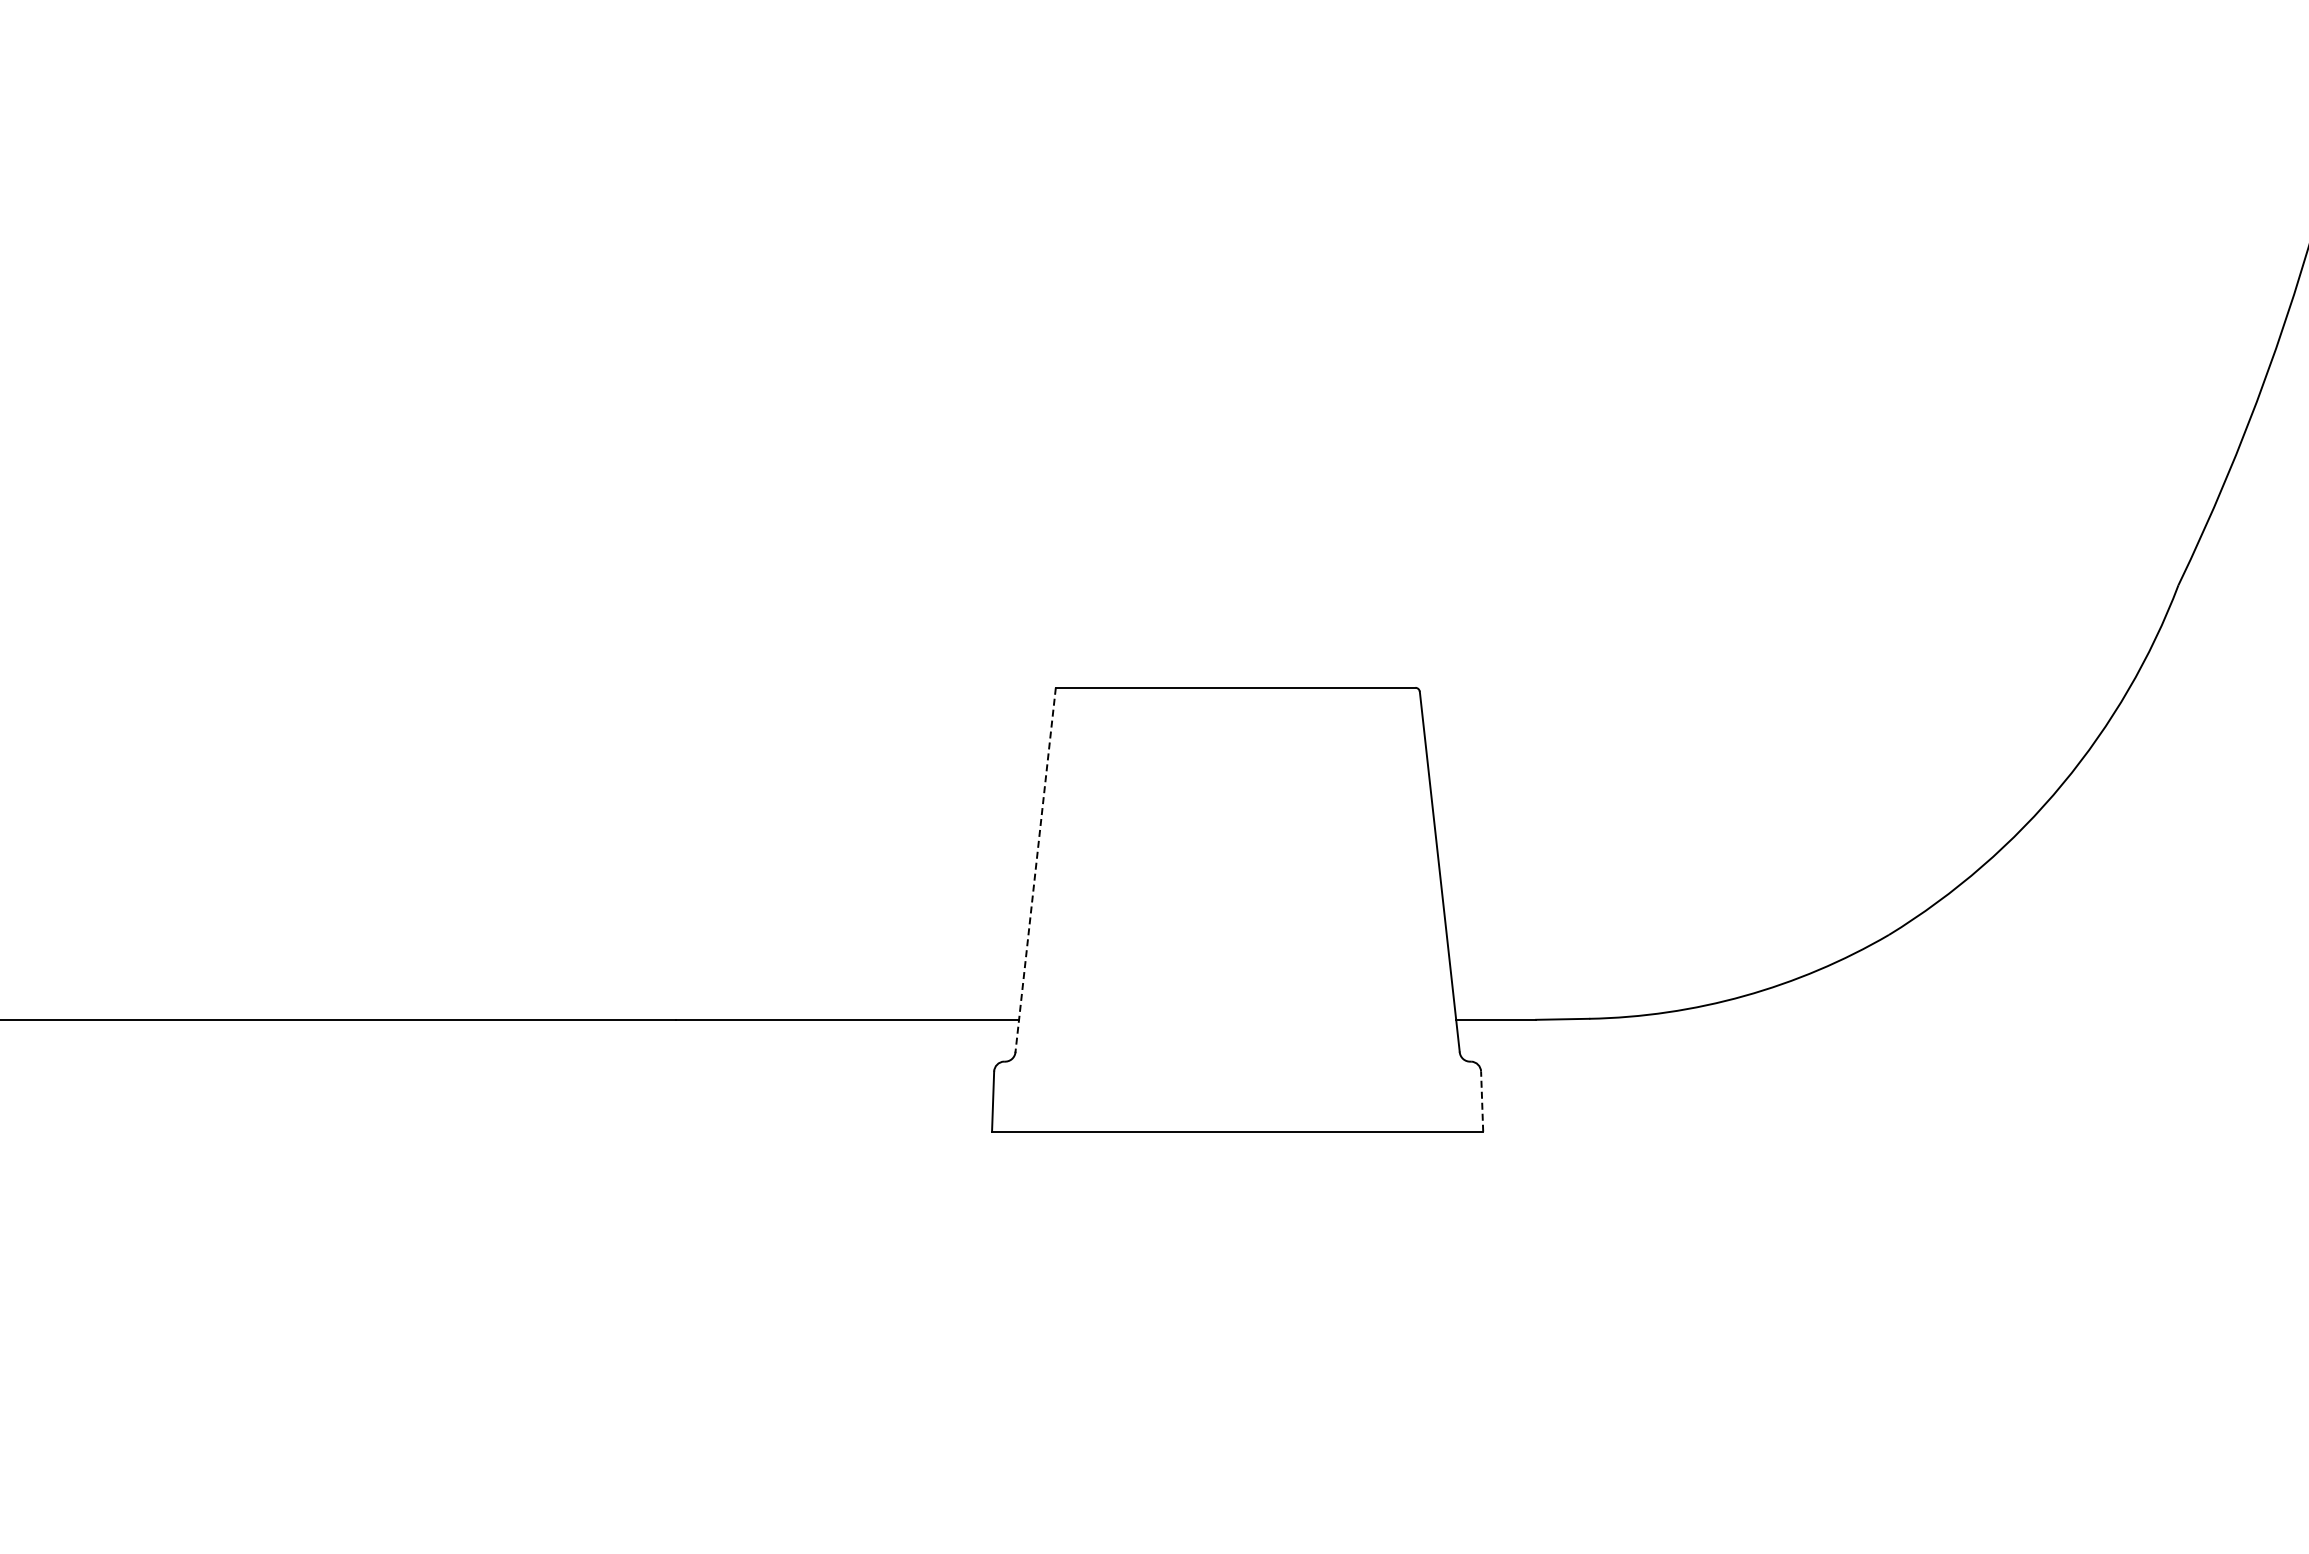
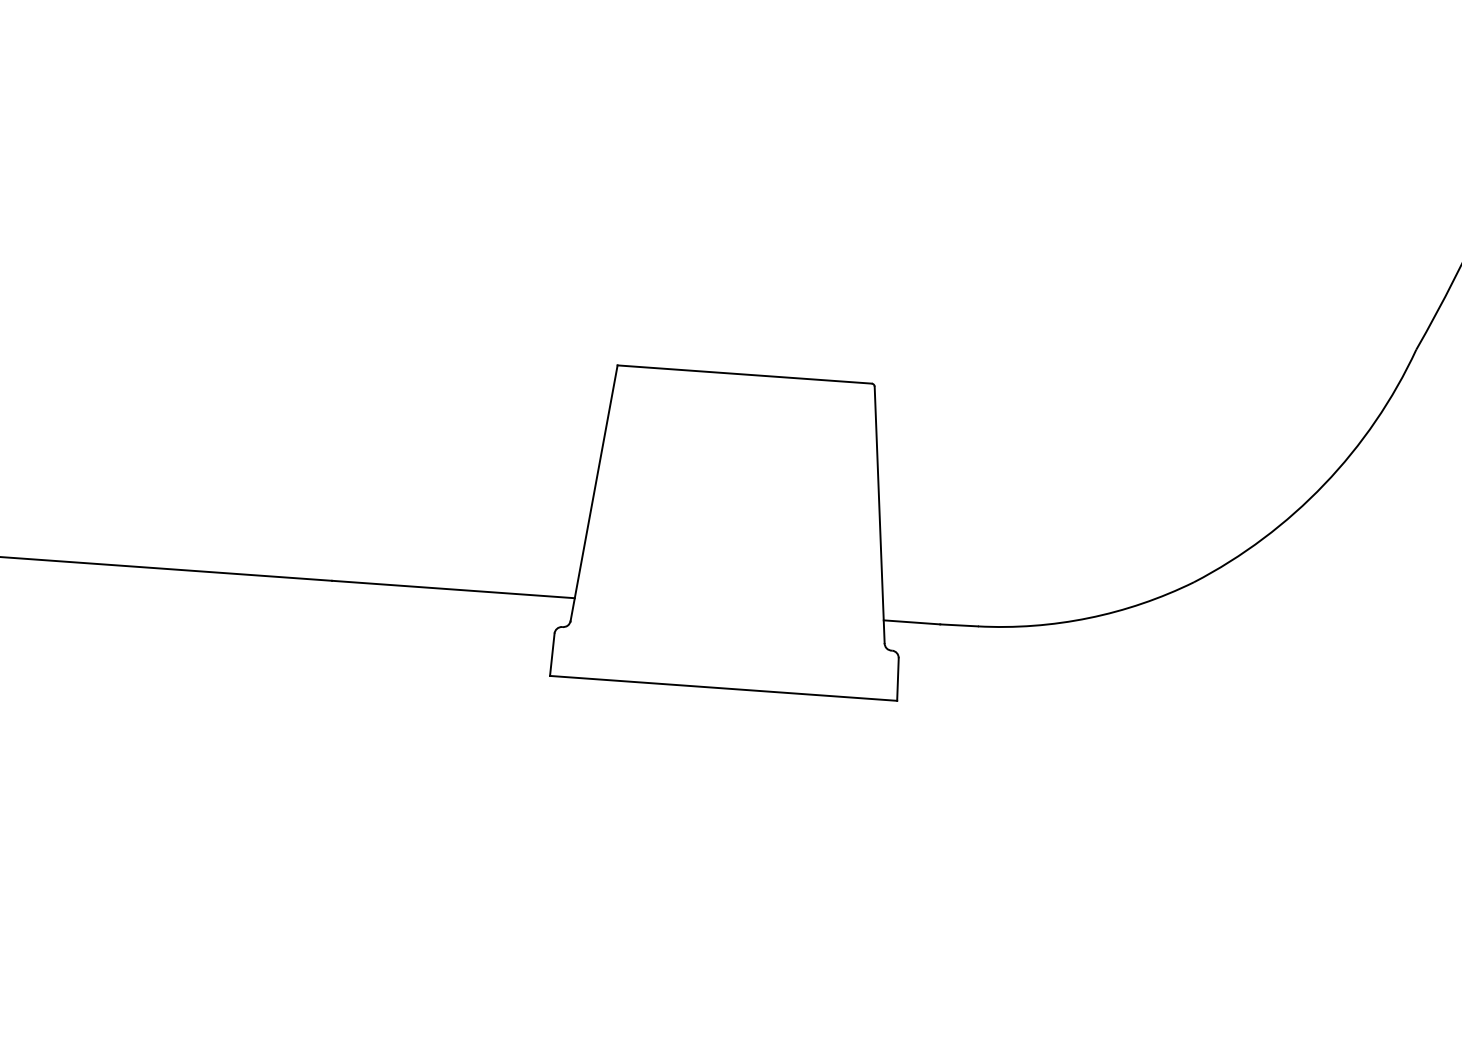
line: (1035, 870) -> (593, 493), dashed -> solid
line: (1482, 1101) -> (898, 679), dashed -> solid

